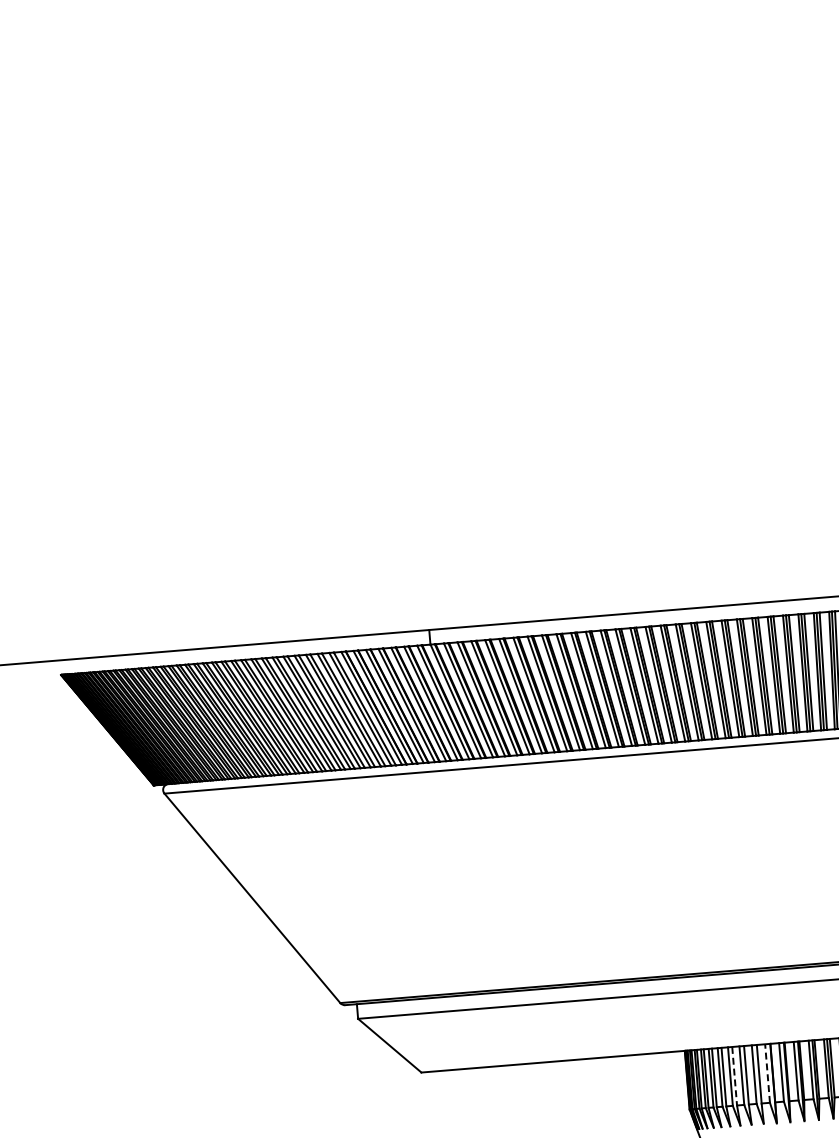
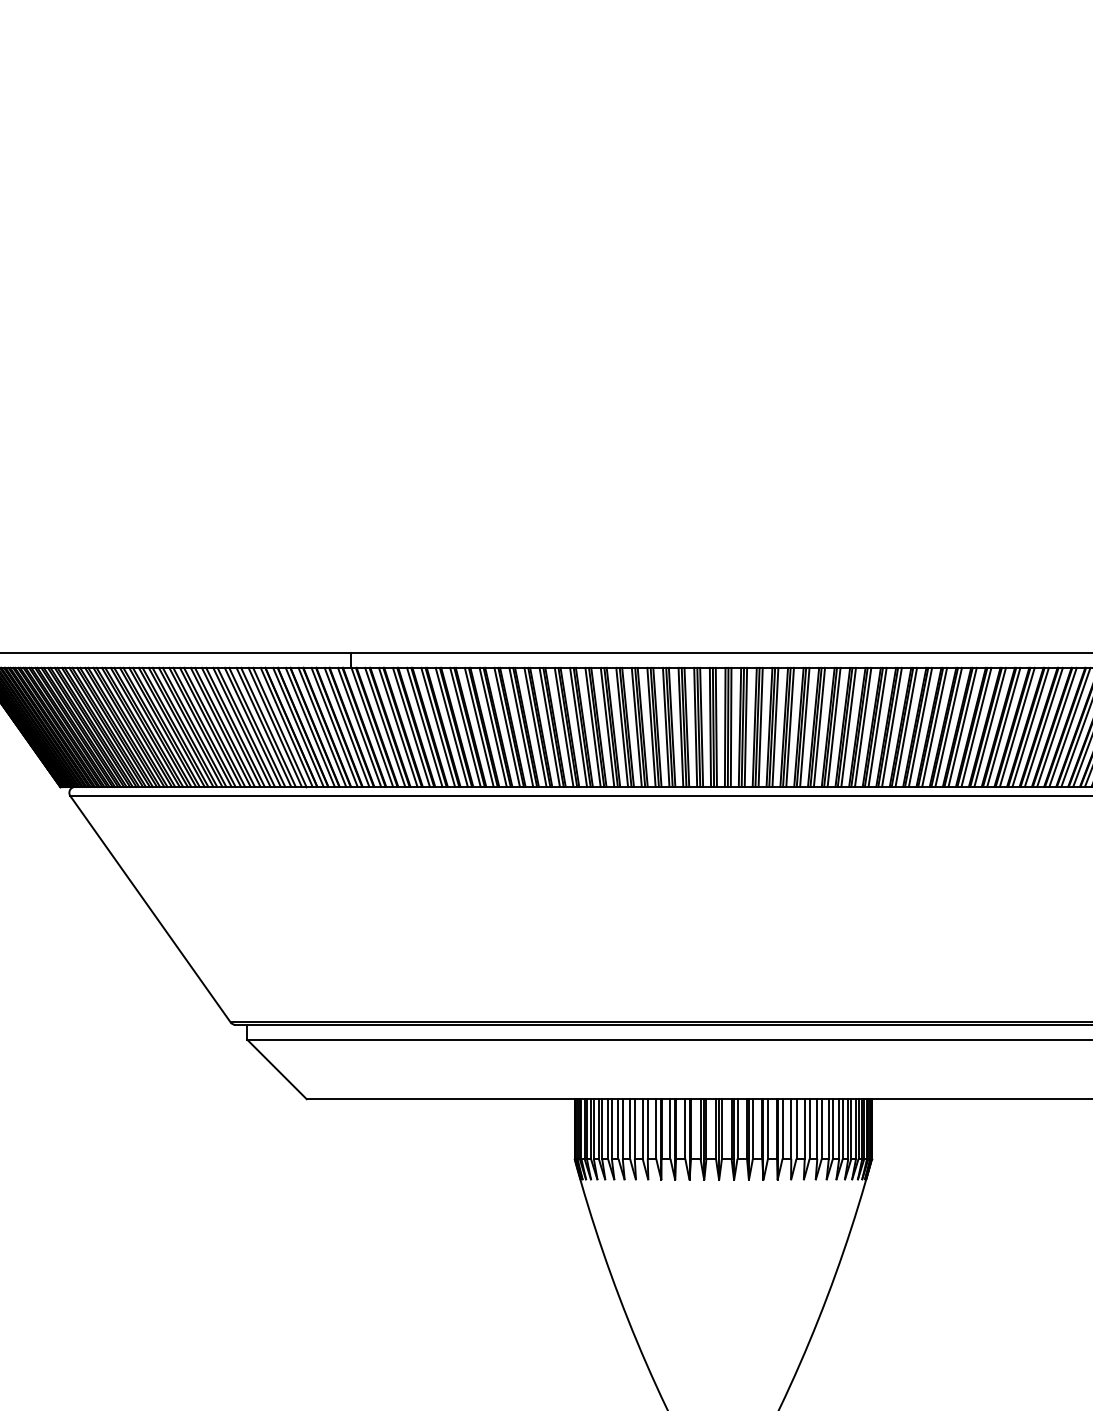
line: (767, 1074) -> (656, 1129), dashed -> solid
line: (734, 1076) -> (622, 1129), dashed -> solid

